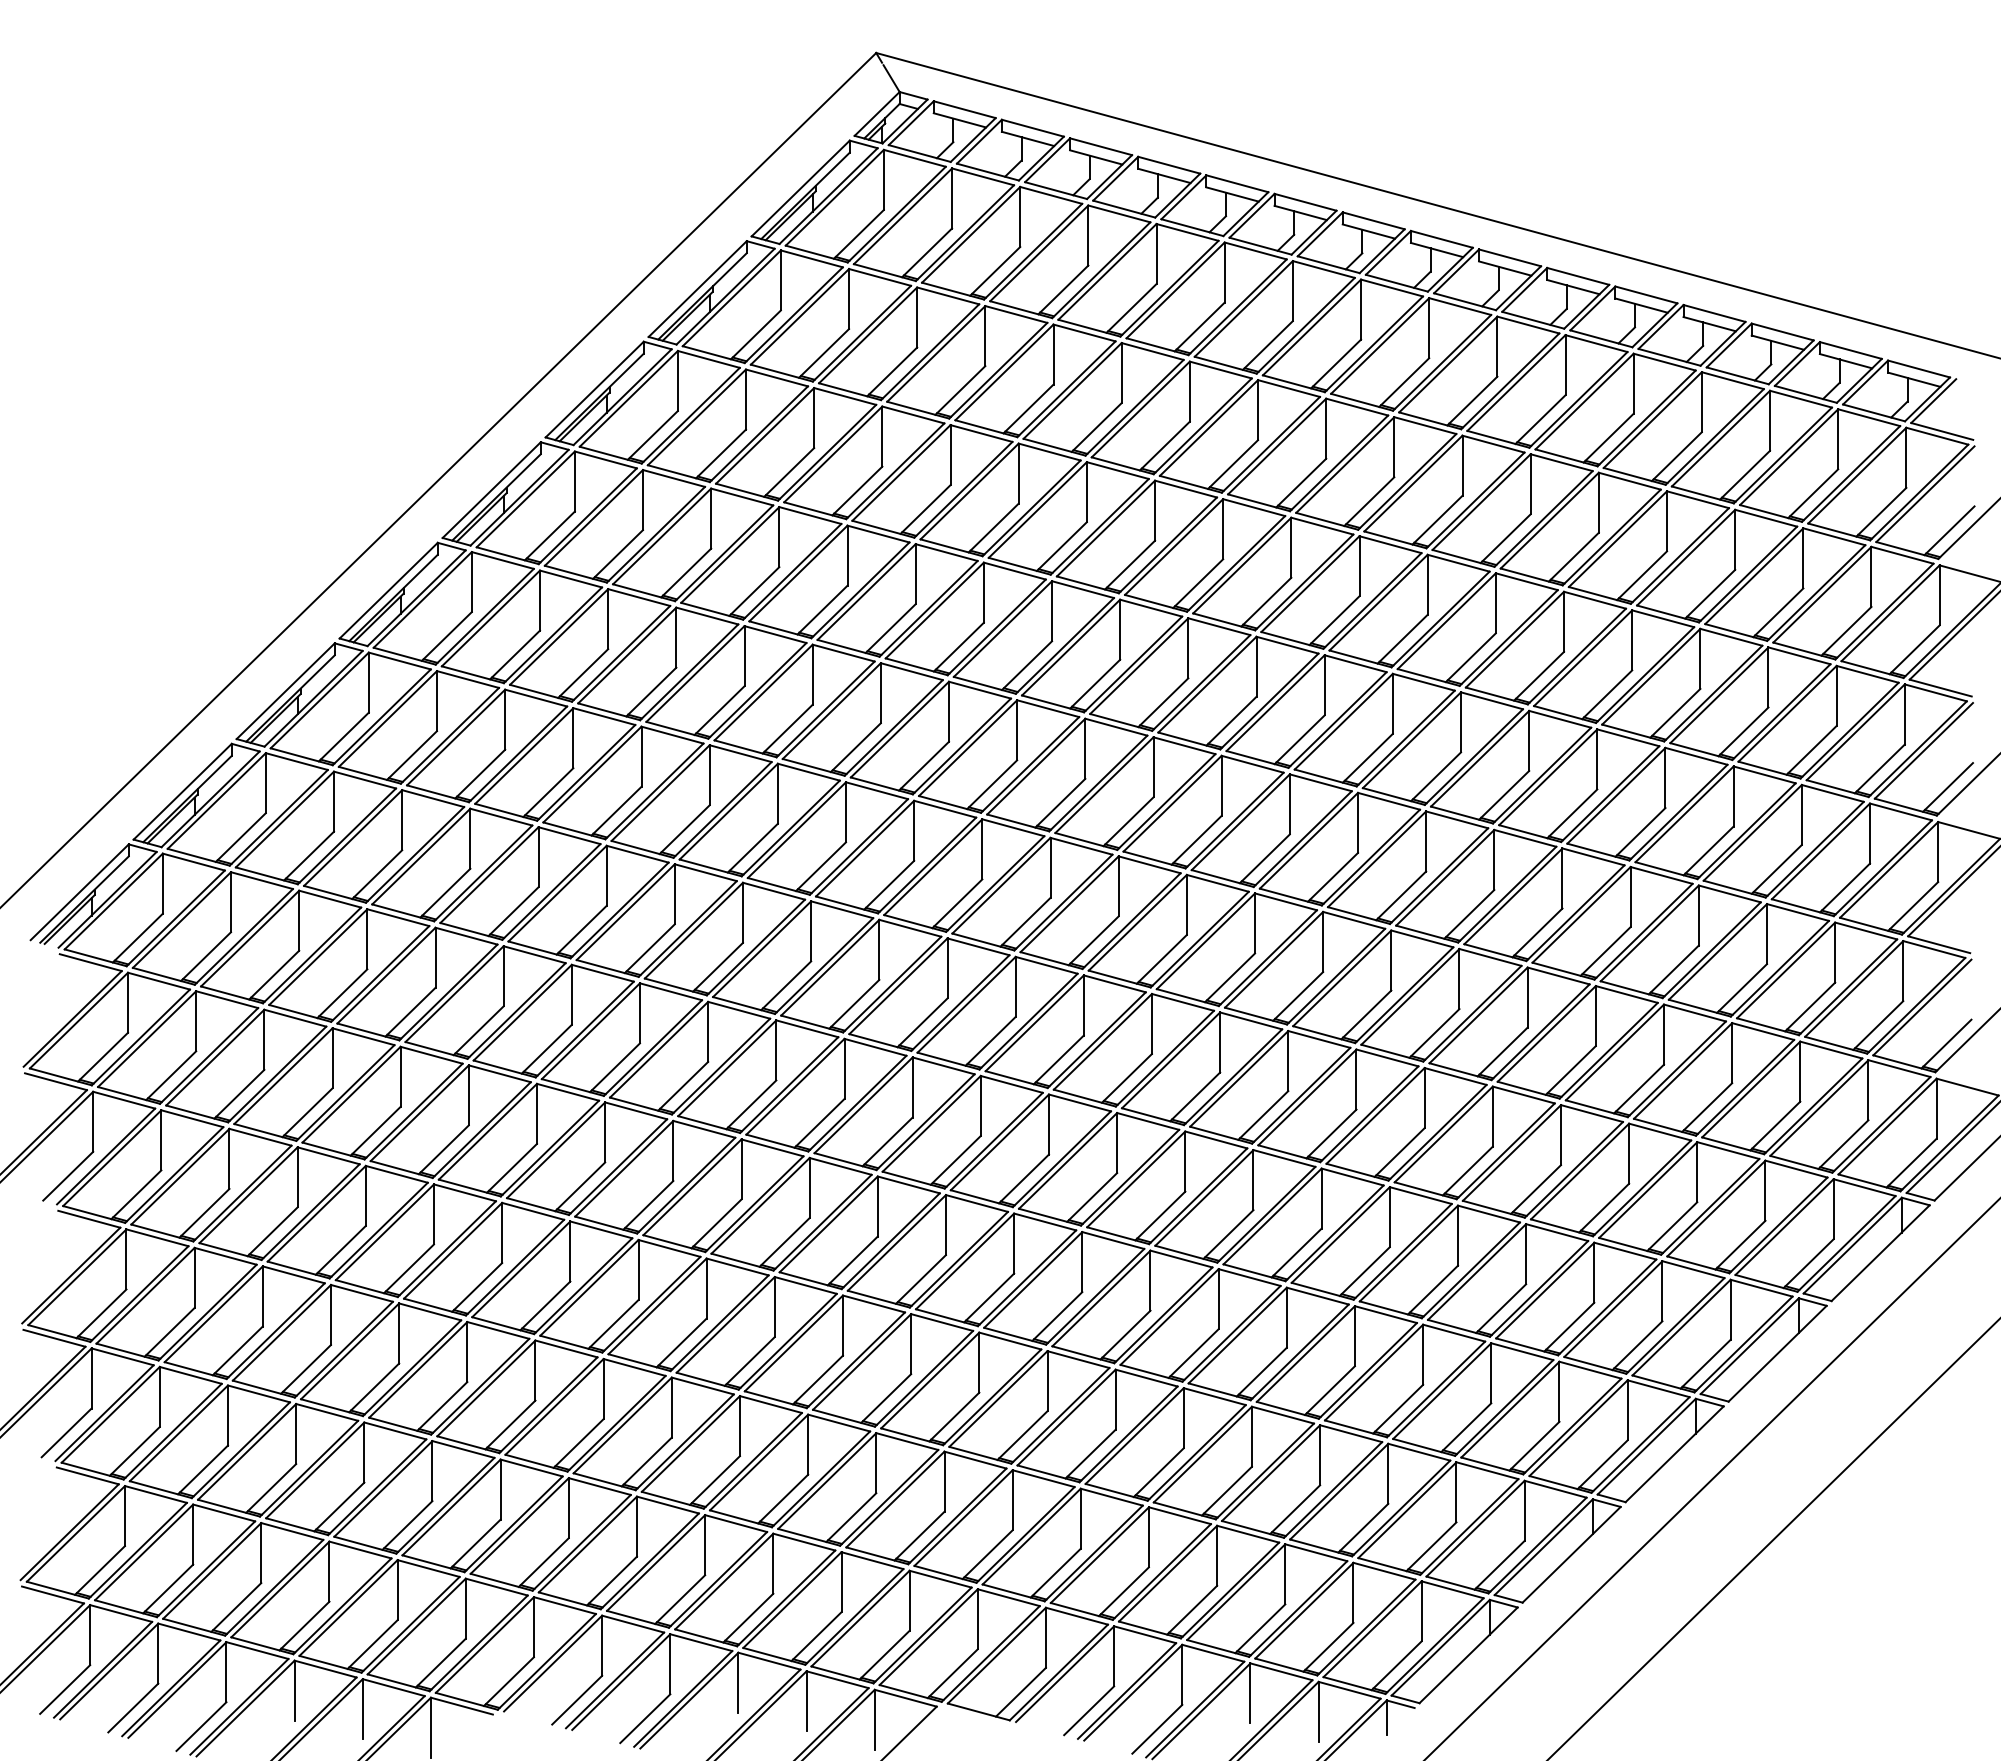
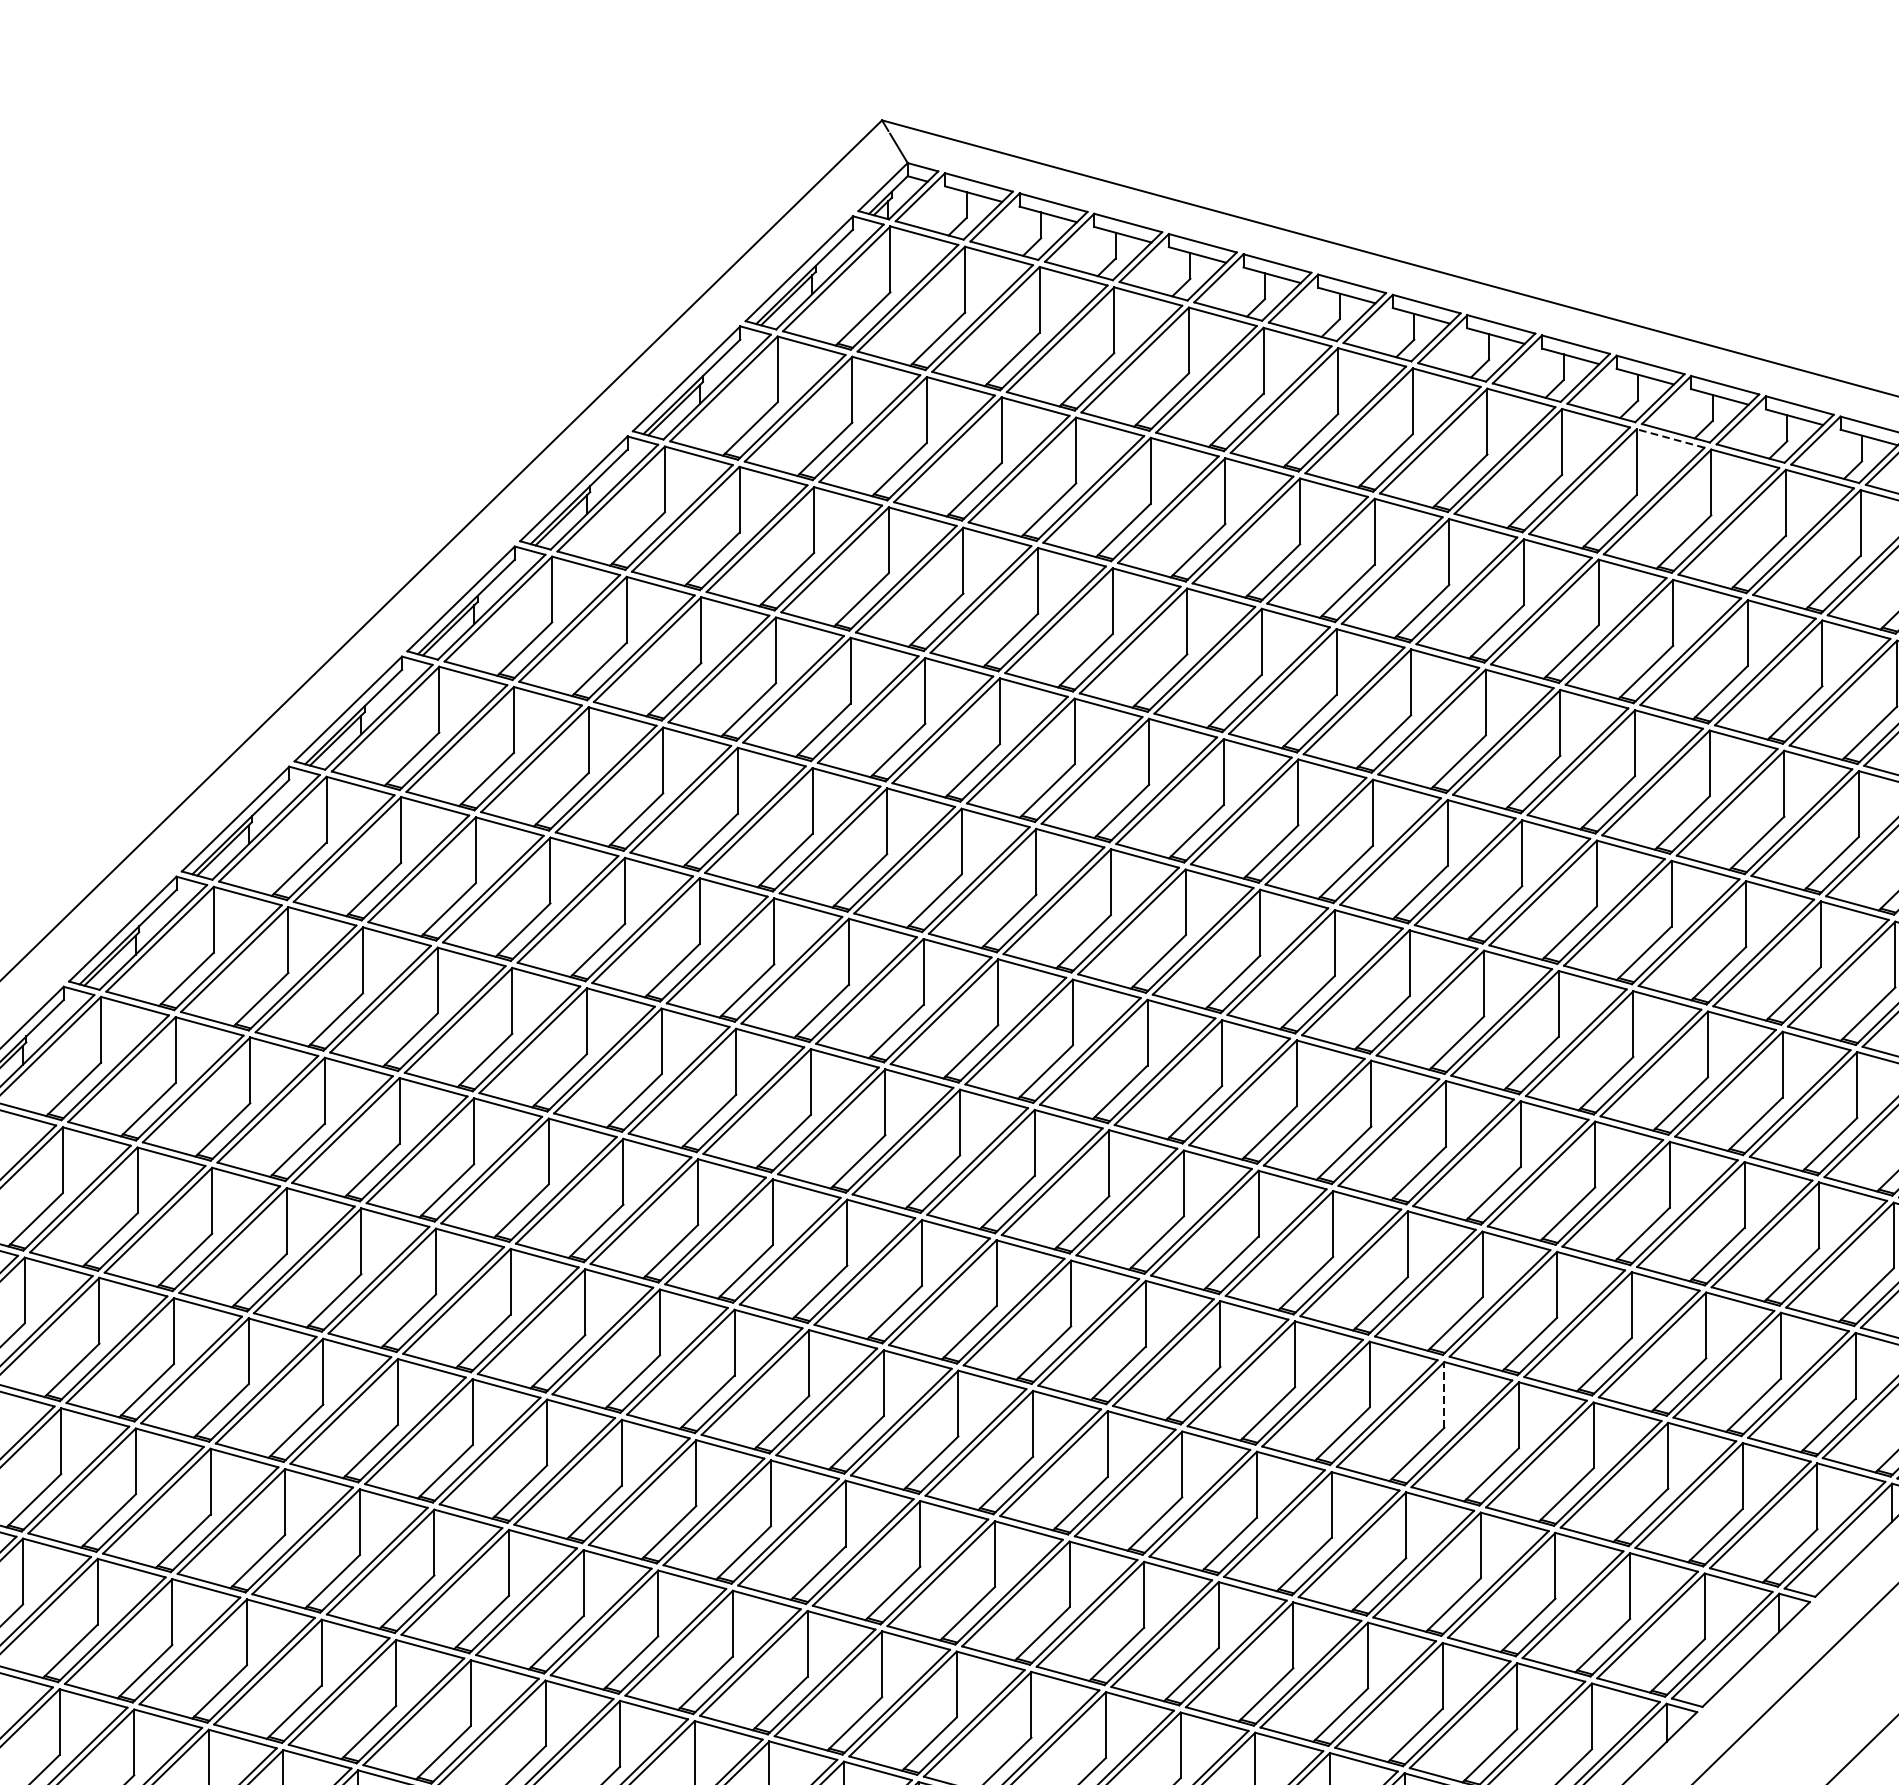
line: (1596, 343) -> (1670, 438), solid -> dashed
line: (1389, 1216) -> (1443, 1394), solid -> dashed

